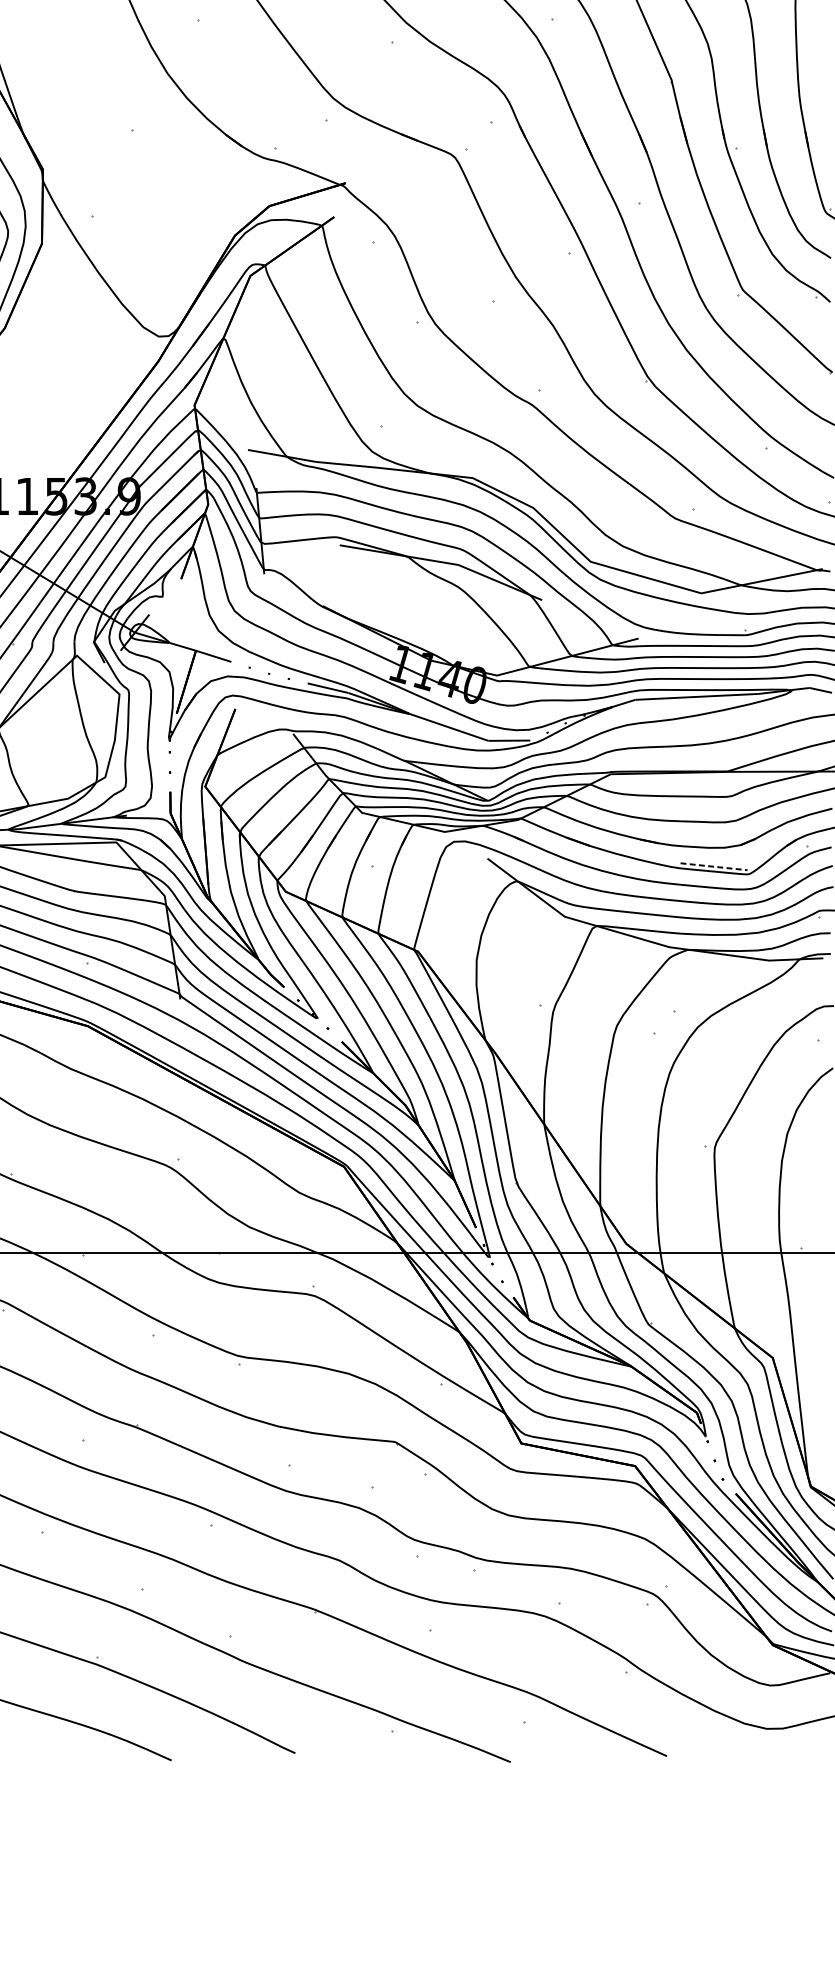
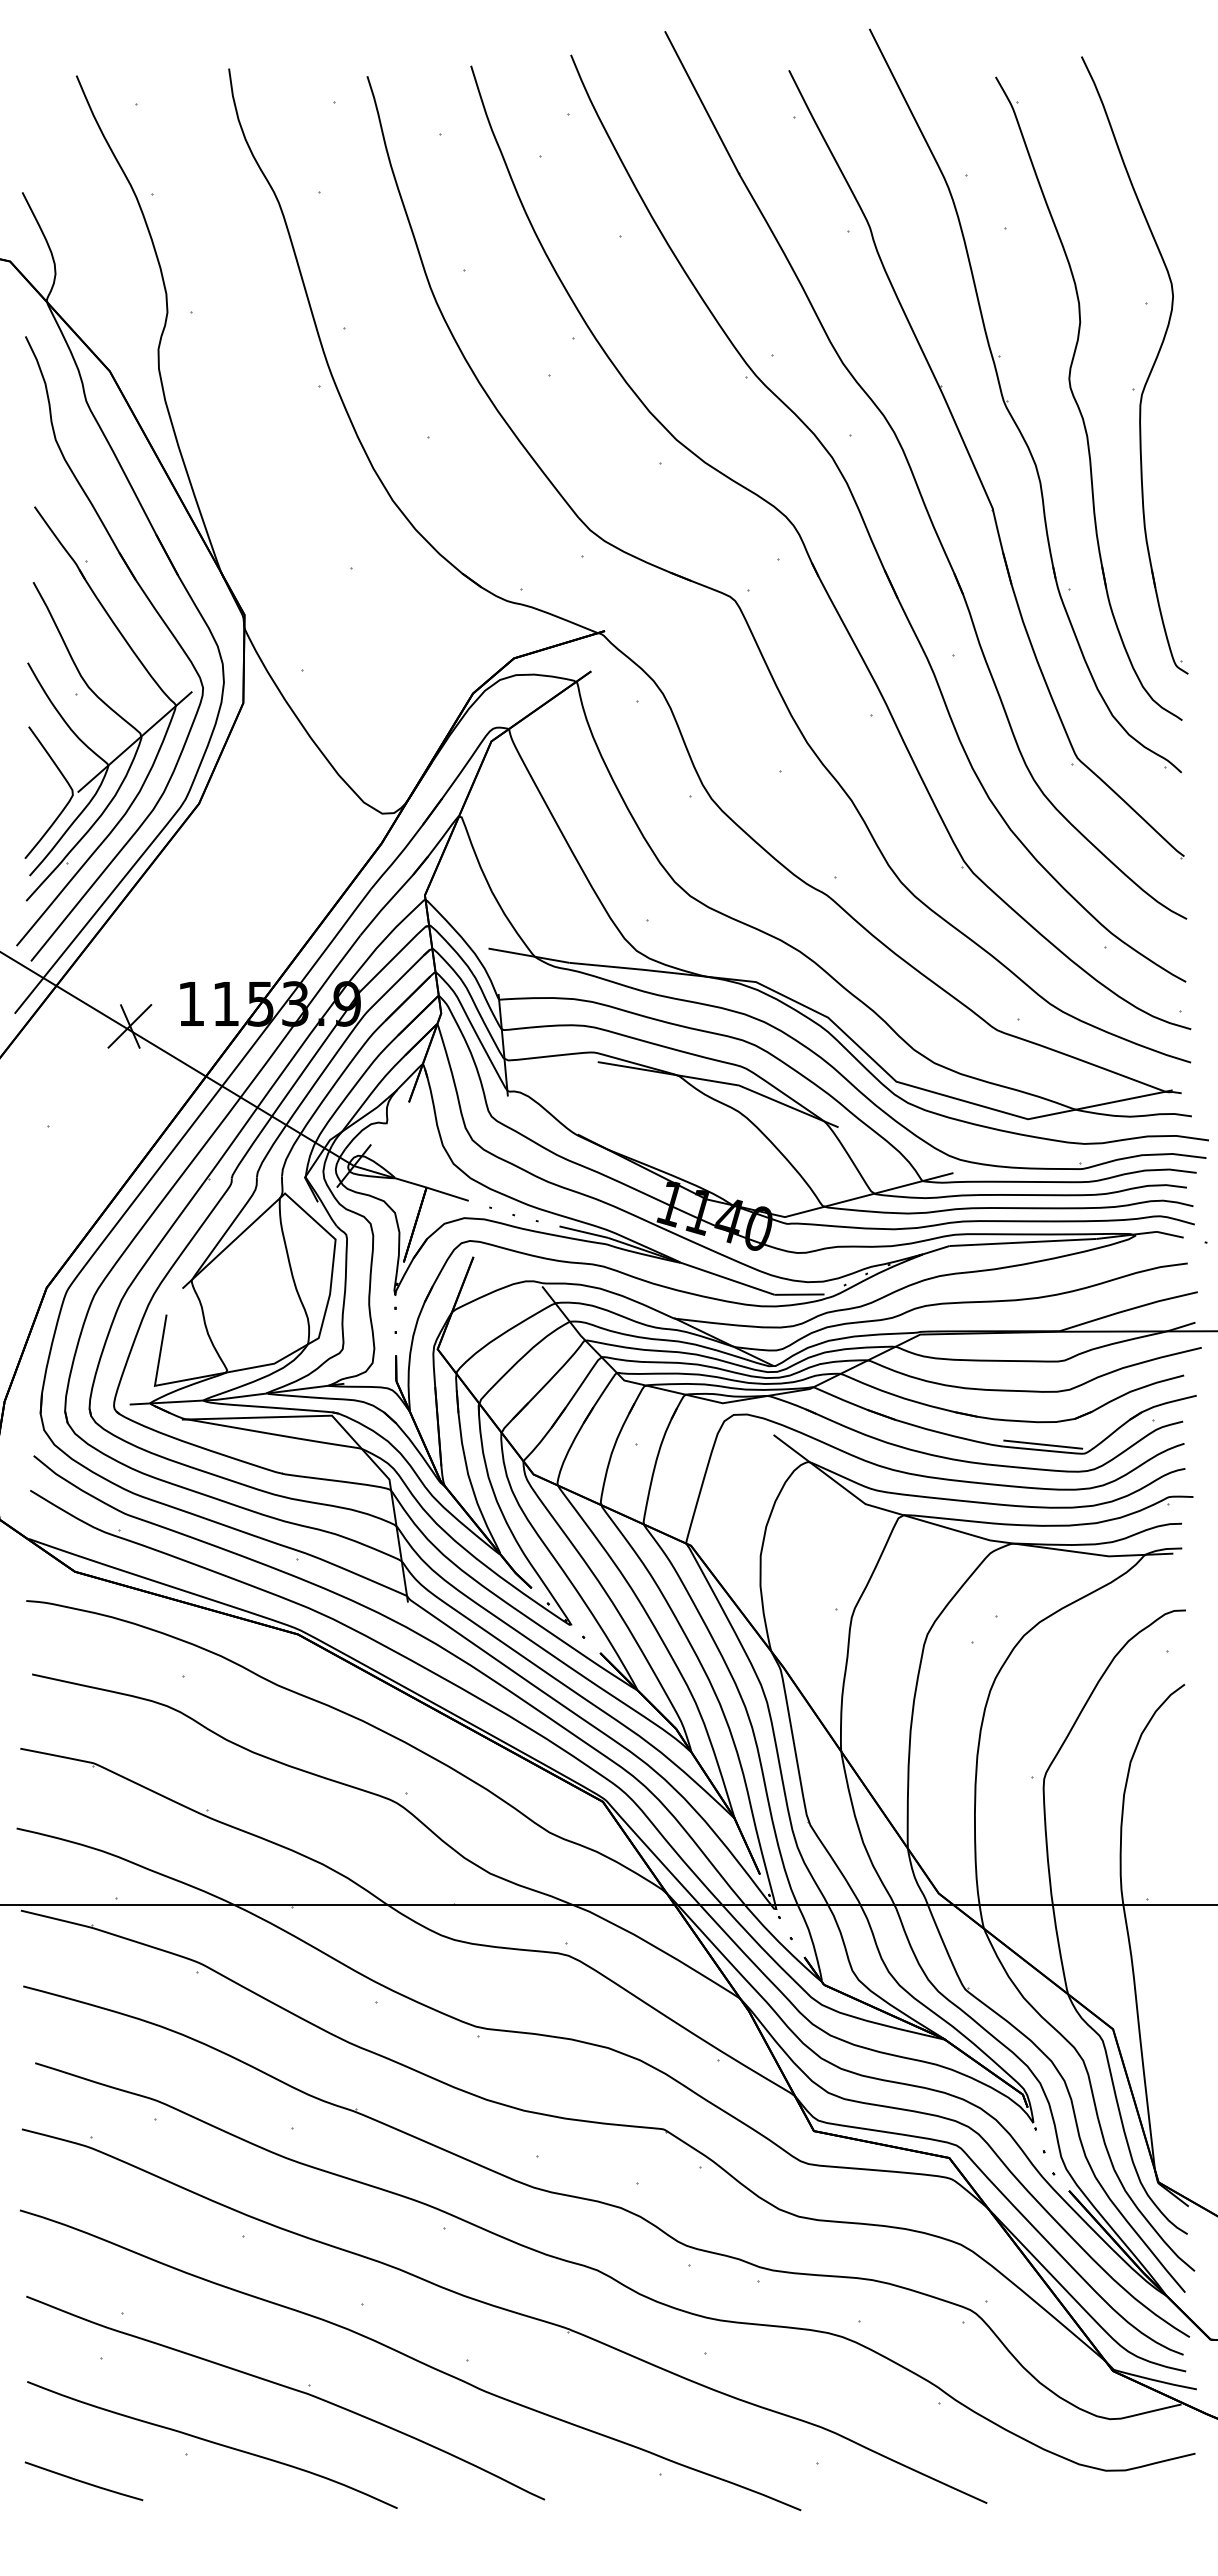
line: (714, 866) -> (1043, 1444), dashed -> solid

